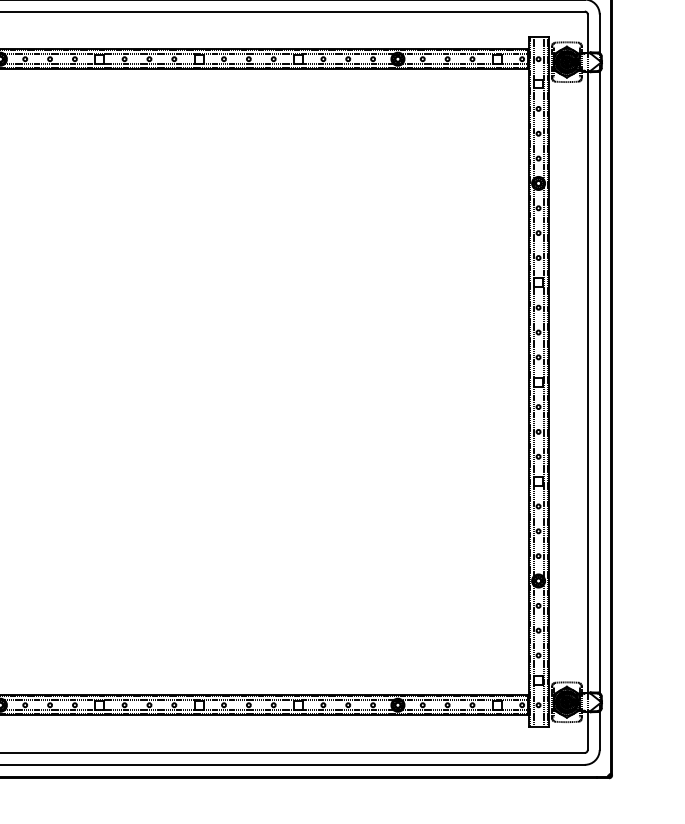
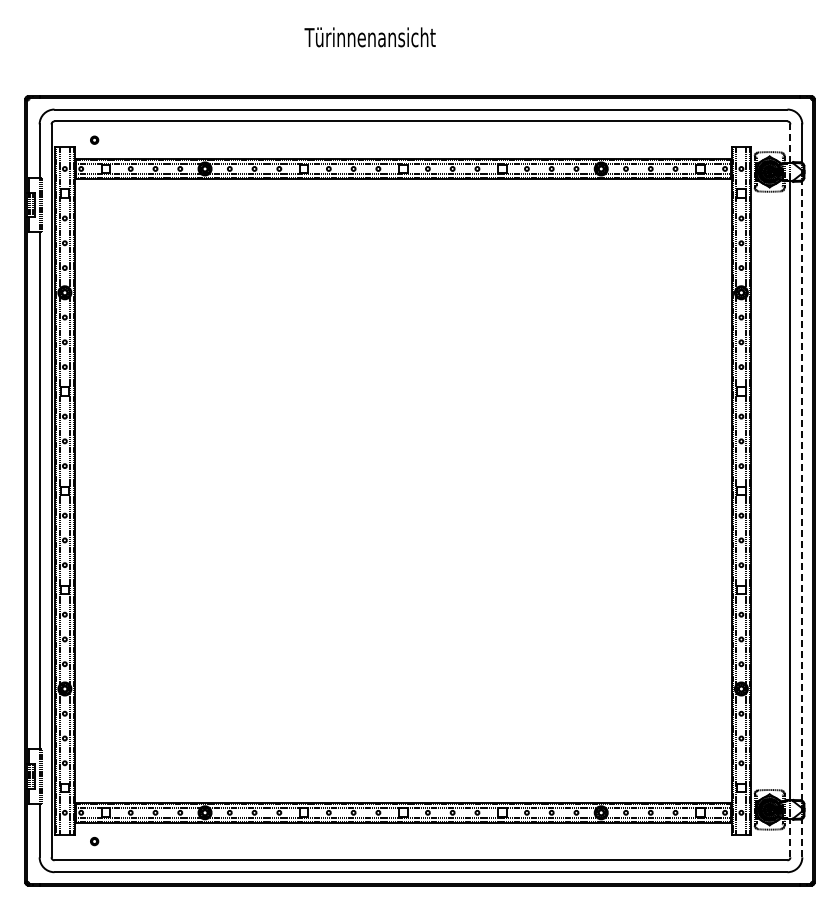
line: (587, 33) -> (790, 143), solid -> dashed
line: (599, 381) -> (802, 490), solid -> dashed
line: (587, 730) -> (790, 837), solid -> dashed
line: (599, 730) -> (802, 837), solid -> dashed

